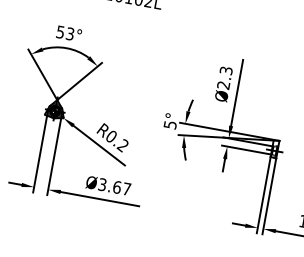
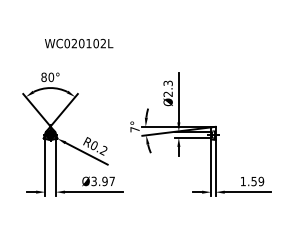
text: (65, 33) -> (47, 77), 53° -> 80°
text: (169, 124) -> (134, 129), 5° -> 7°
text: (116, 187) -> (104, 181), Ø3.67 -> Ø3.97

